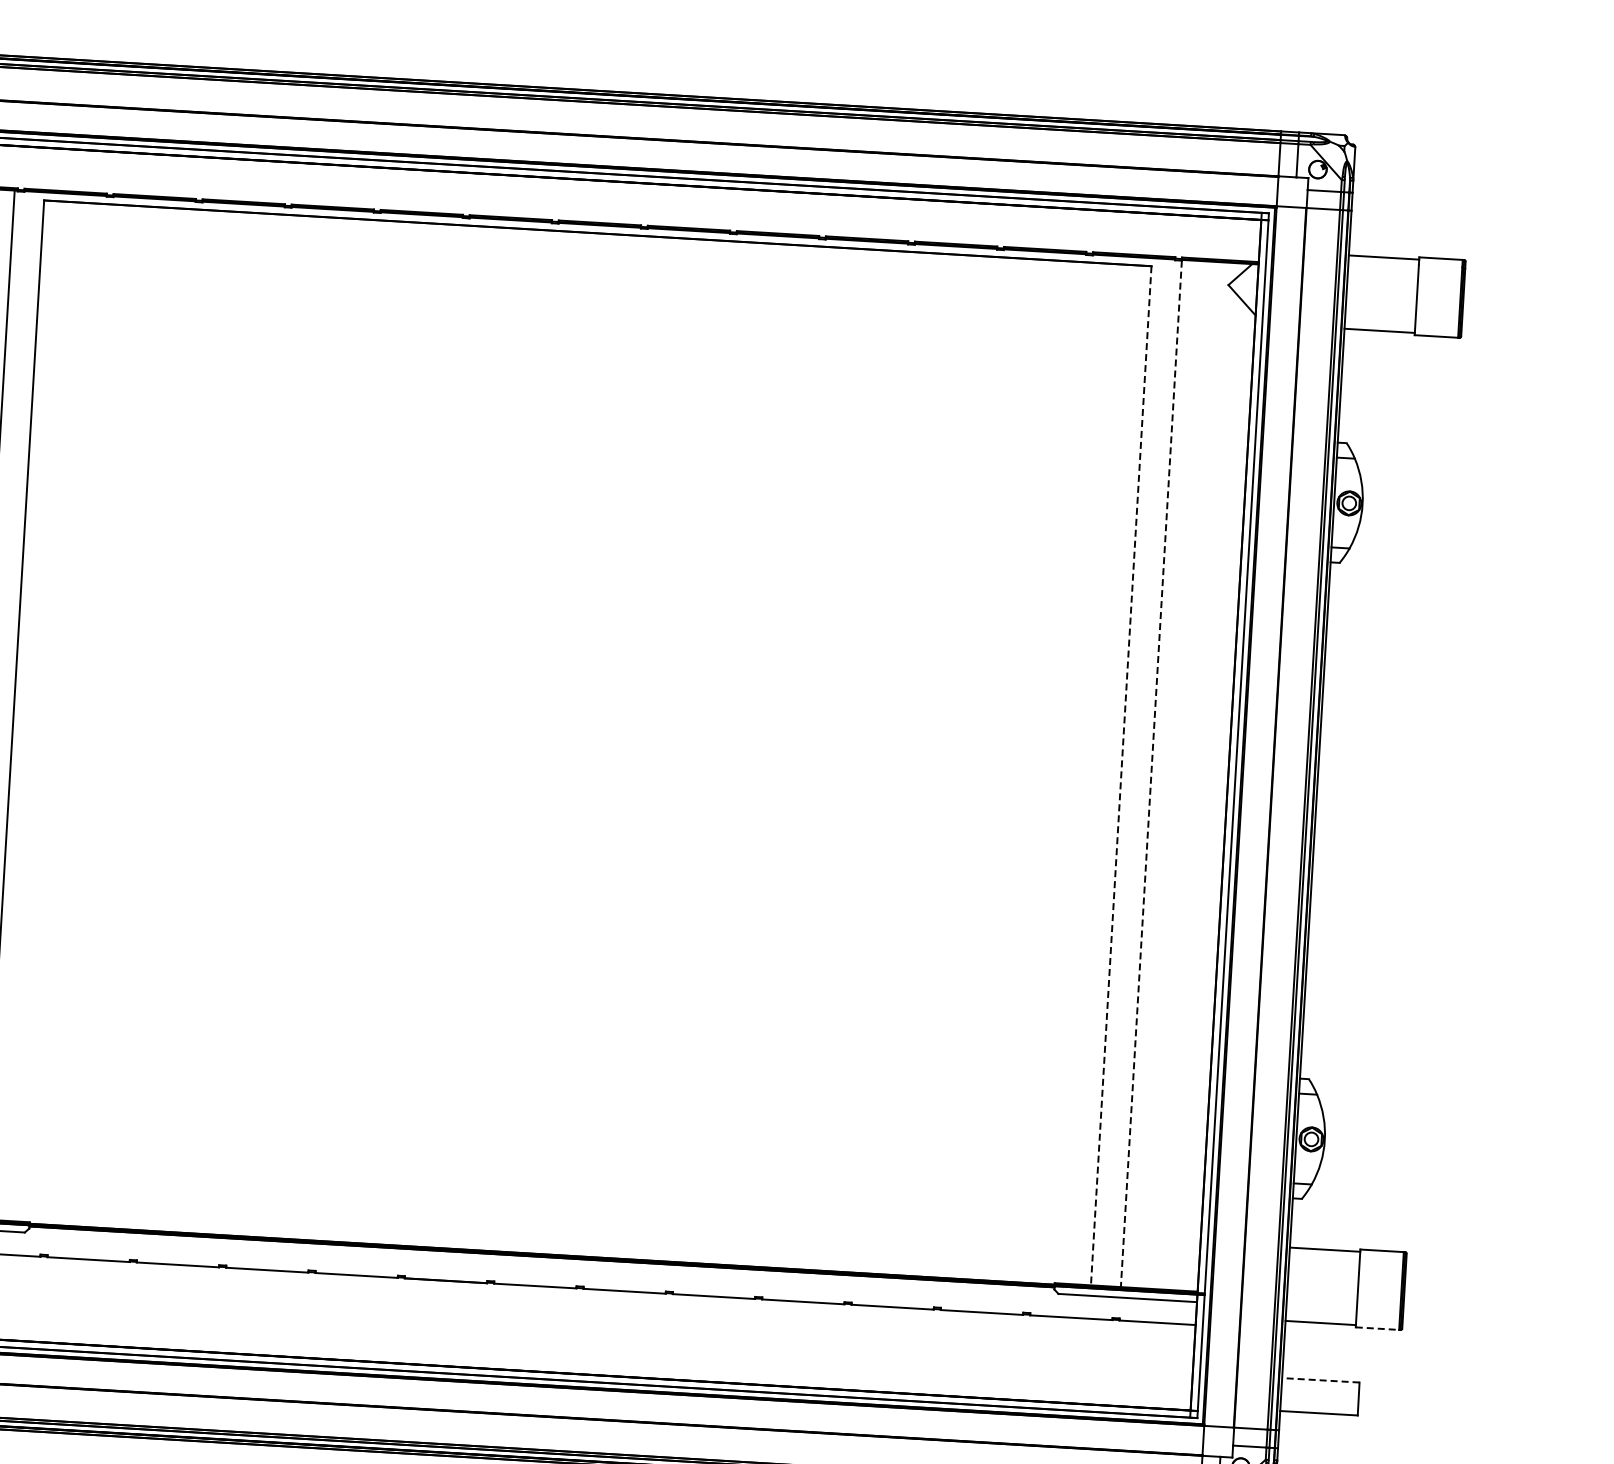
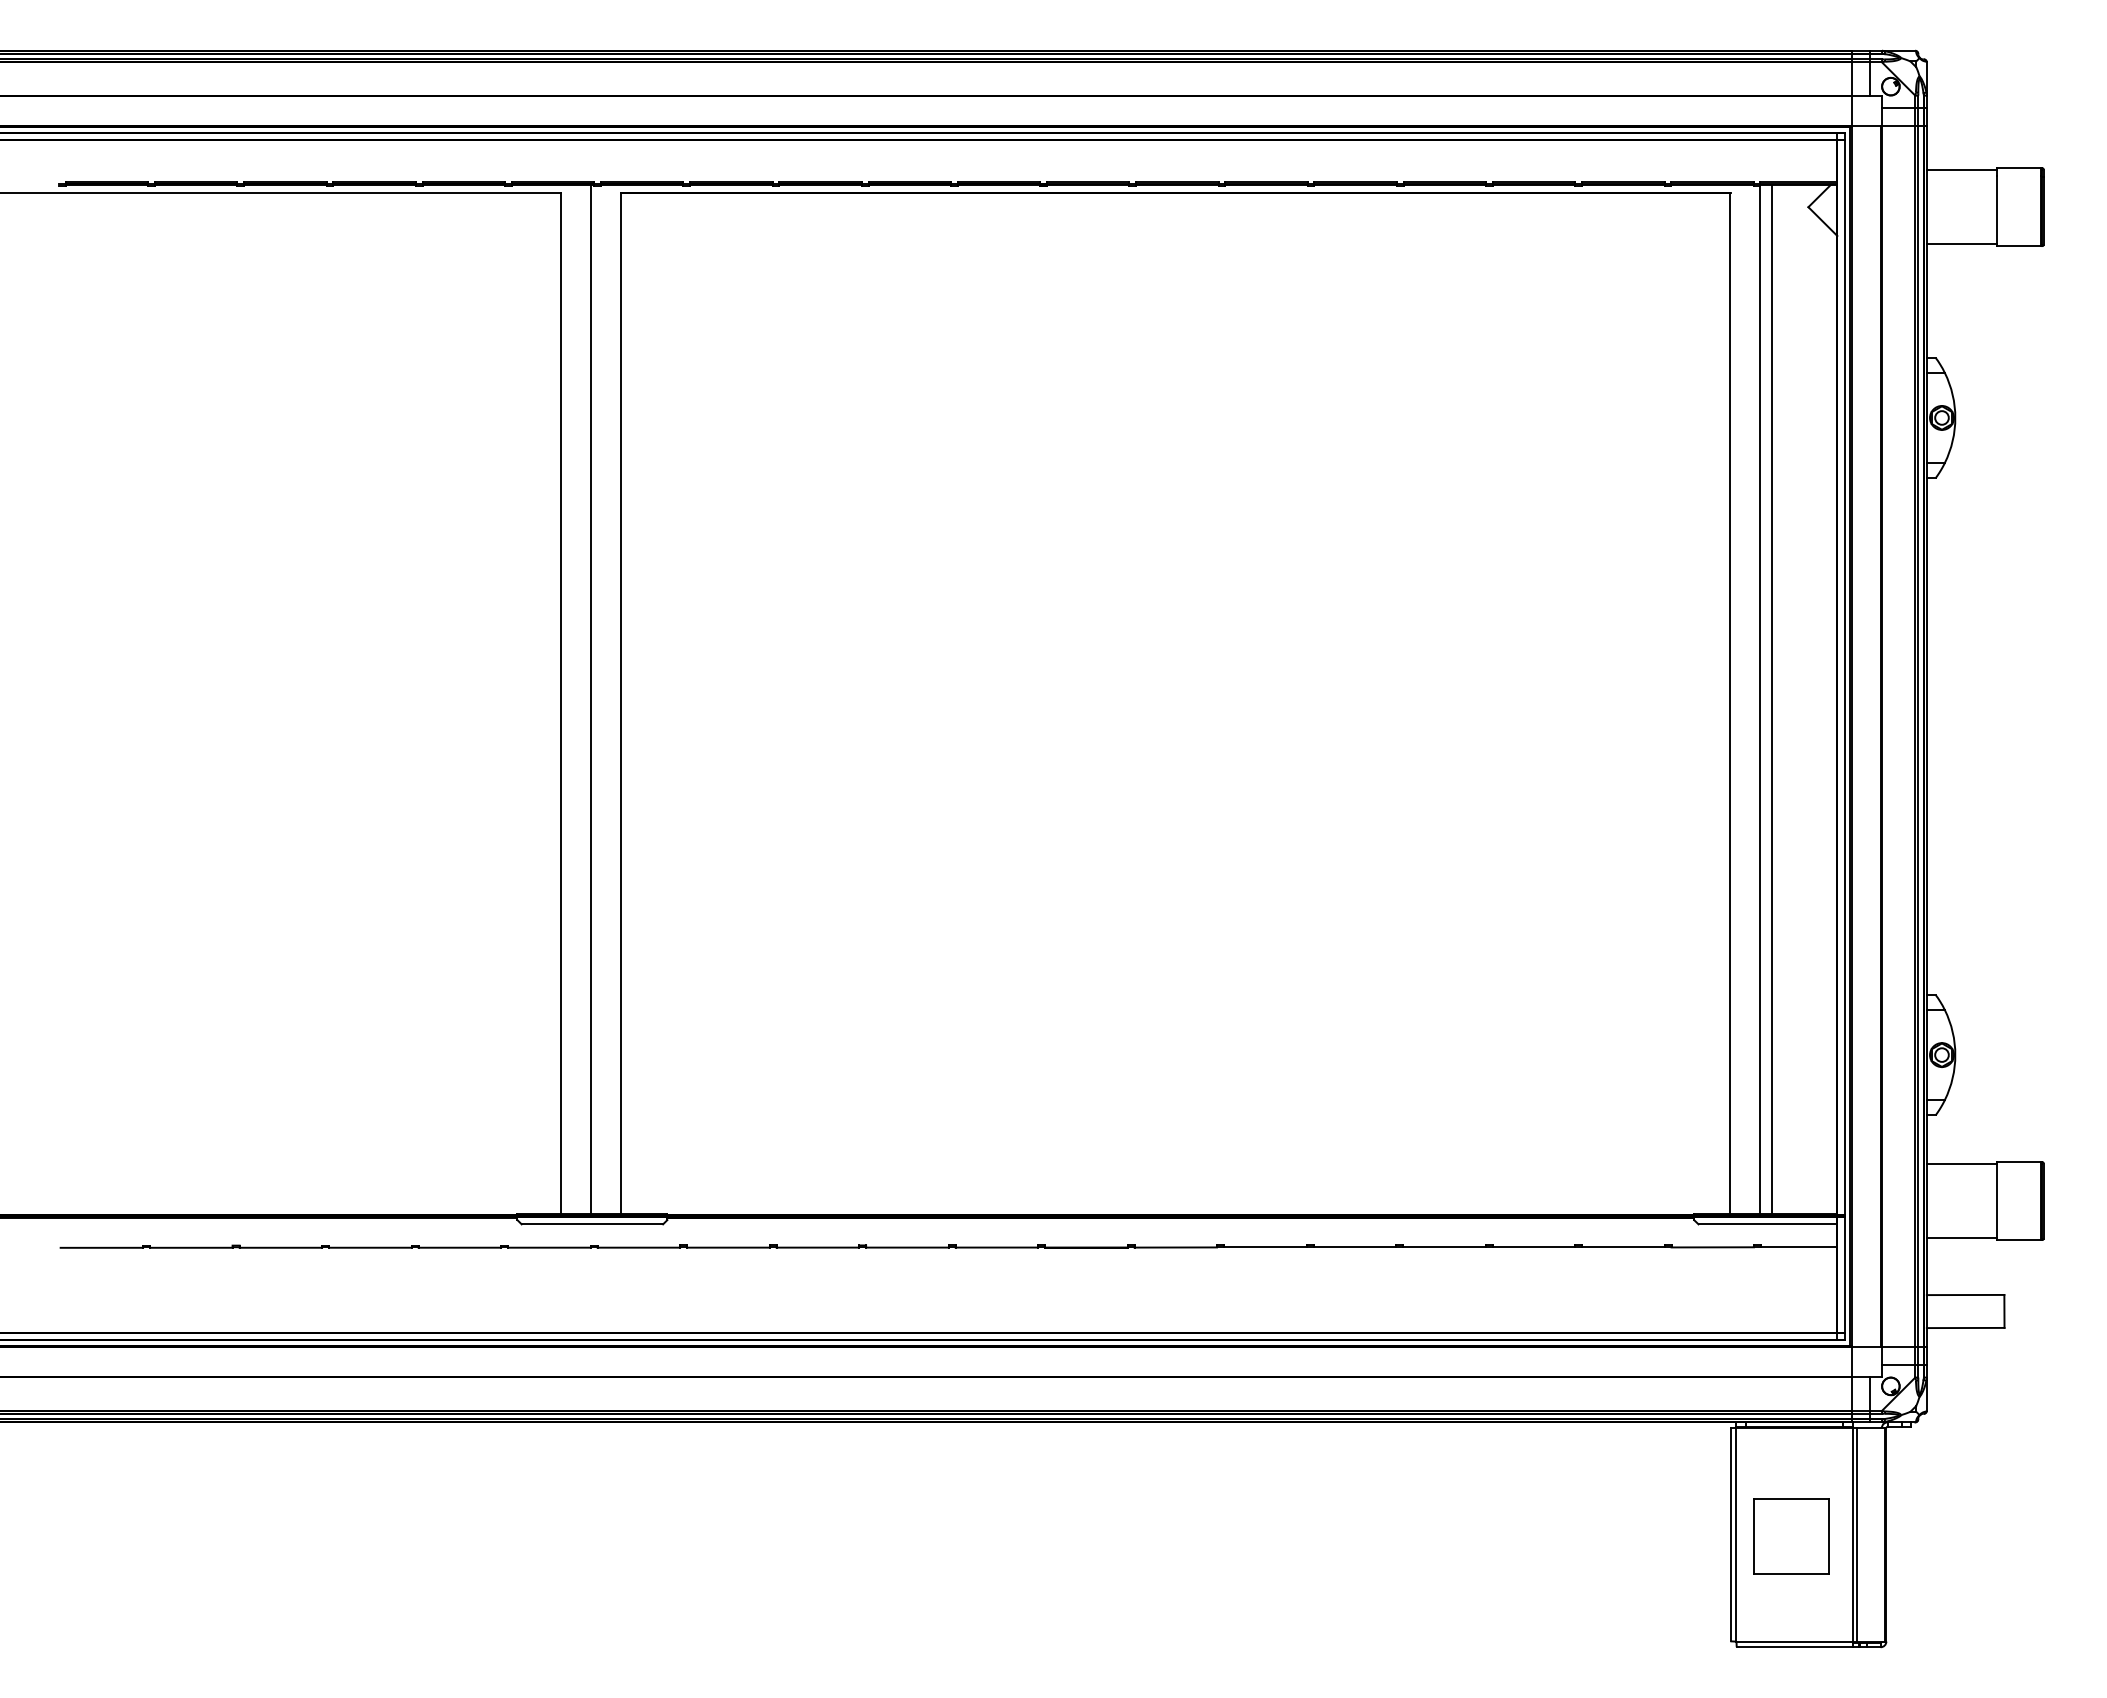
line: (1162, 773) -> (1771, 698), added
line: (1151, 774) -> (1760, 700), dashed -> solid
line: (1121, 775) -> (1730, 703), dashed -> solid
line: (1377, 1329) -> (2019, 1240), dashed -> solid
line: (1320, 1380) -> (1965, 1295), dashed -> solid

